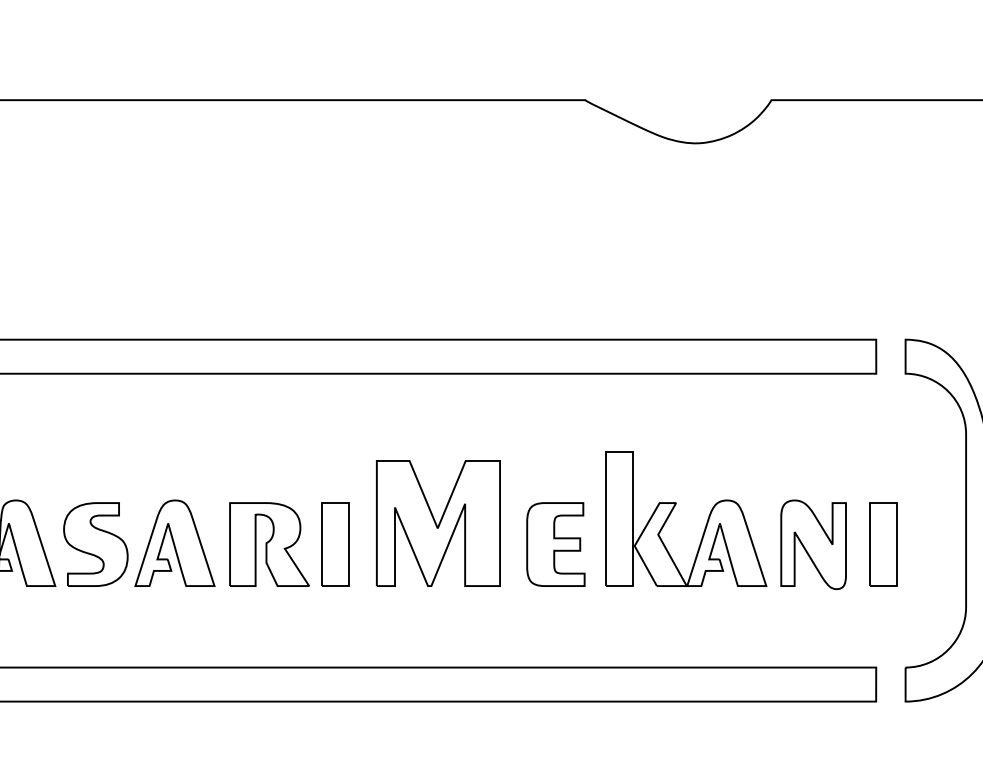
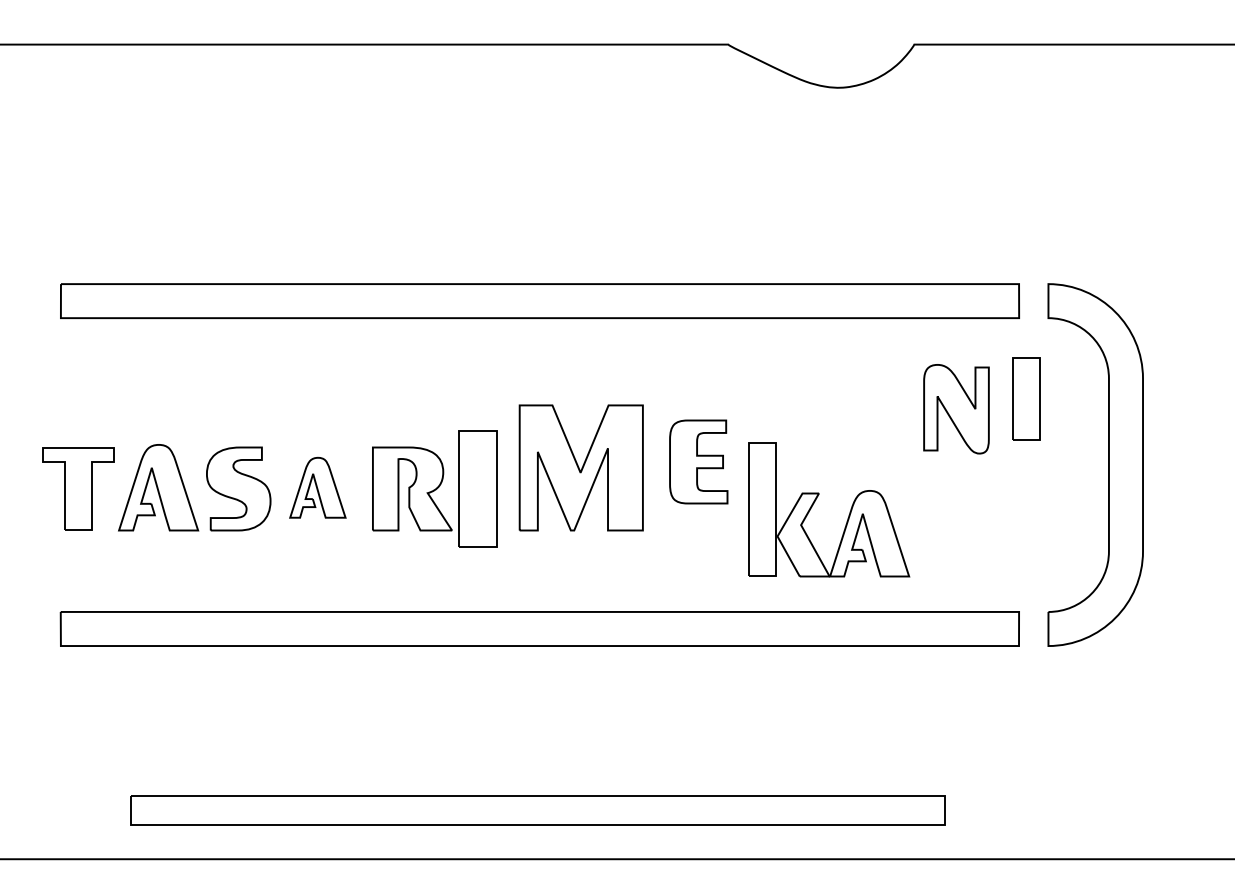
part: (673, 510) -> (816, 500), moved
part: (174, 543) -> (317, 487), size x0.7
part: (335, 544) -> (478, 488), size x1.4
part: (555, 544) -> (698, 461), moved
part: (883, 544) -> (1026, 398), moved
part: (813, 545) -> (956, 409), moved

